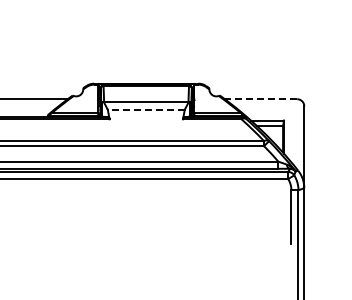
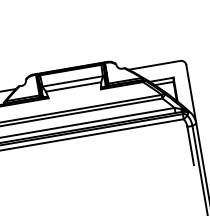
line: (260, 99) -> (154, 65), dashed -> solid
line: (145, 109) -> (73, 86), dashed -> solid

